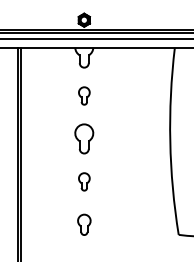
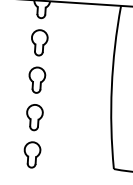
part: (84, 95) -> (39, 42), size x1.67
part: (84, 181) -> (34, 117), size x1.67
part: (84, 224) -> (32, 154), size x1.43

